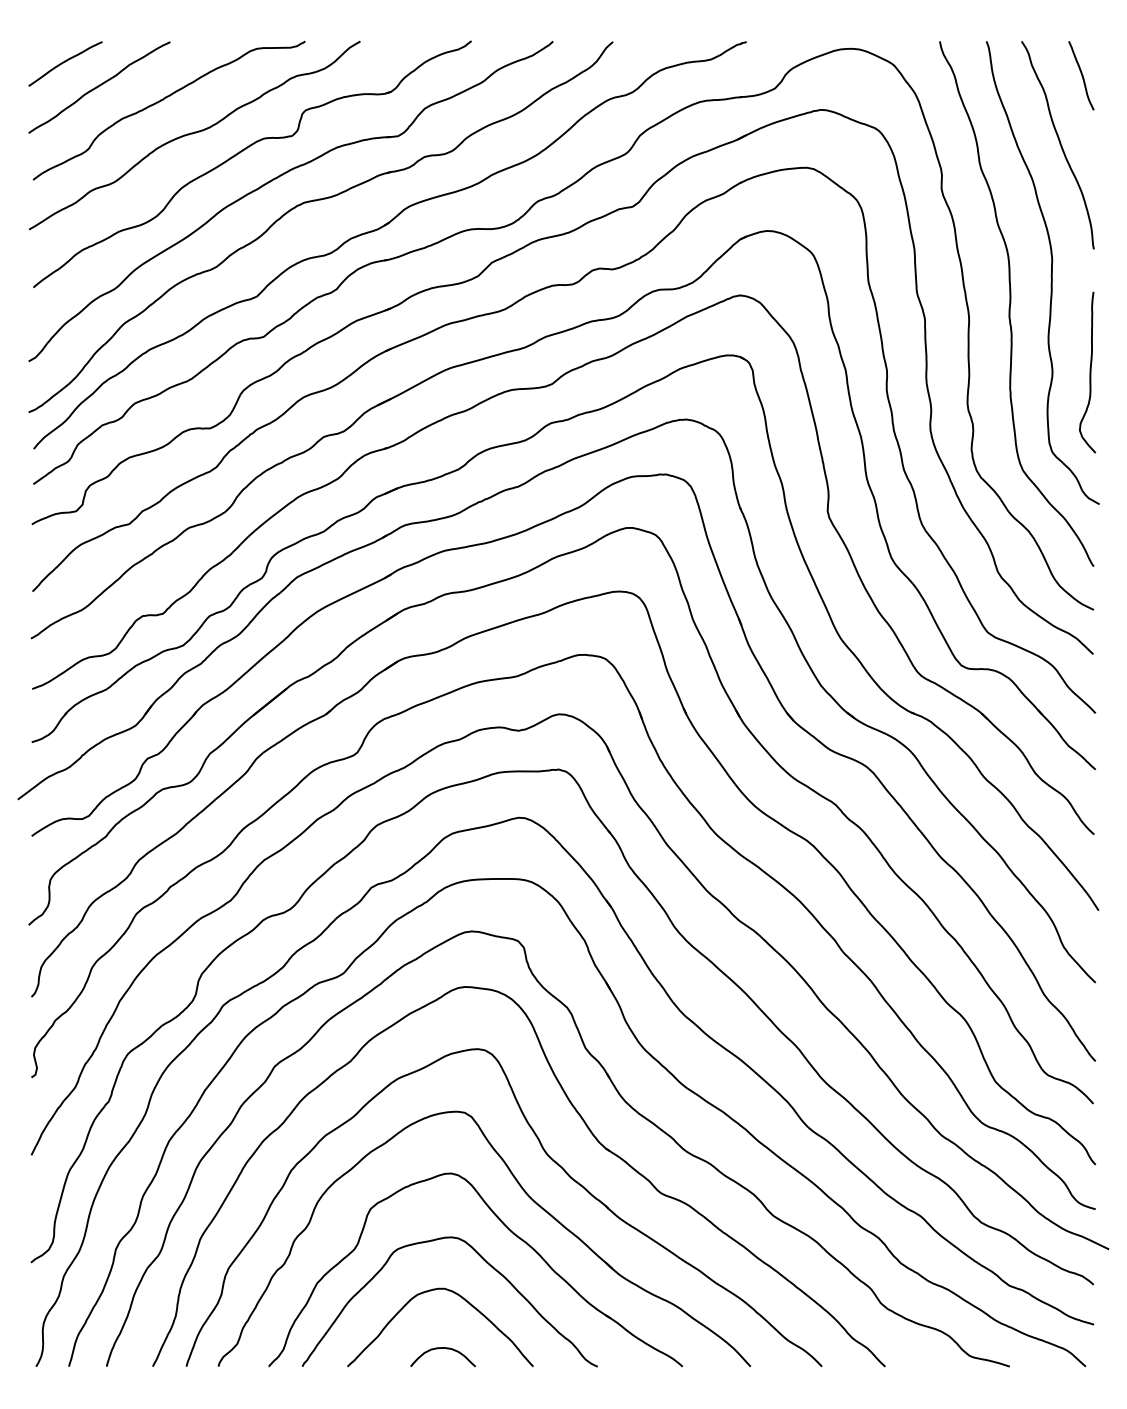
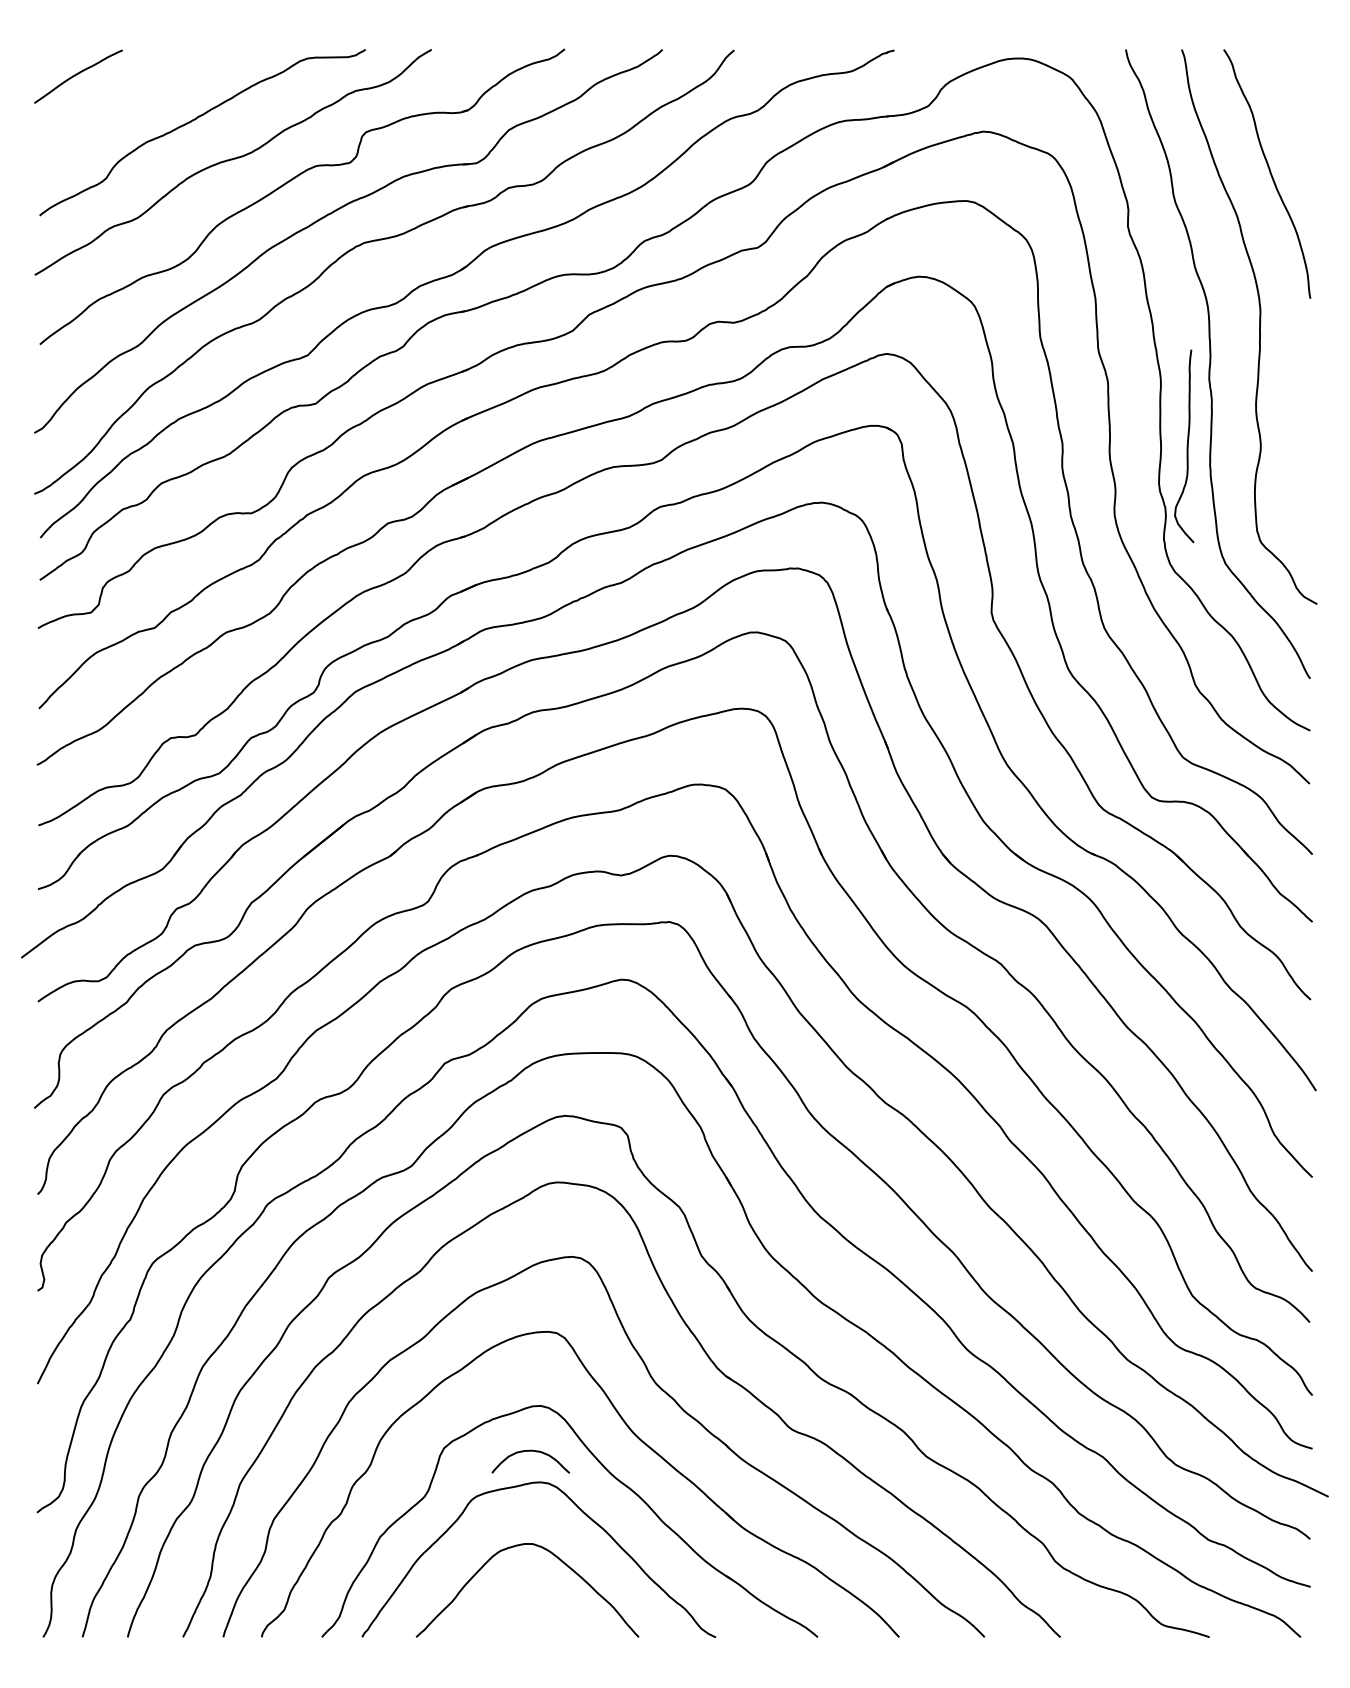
curve: (1081, 75) -> (1295, 90), removed
curve: (99, 86) -> (119, 103), removed
curve: (1089, 372) -> (1186, 446), moved
curve: (438, 1349) -> (525, 1452), moved

